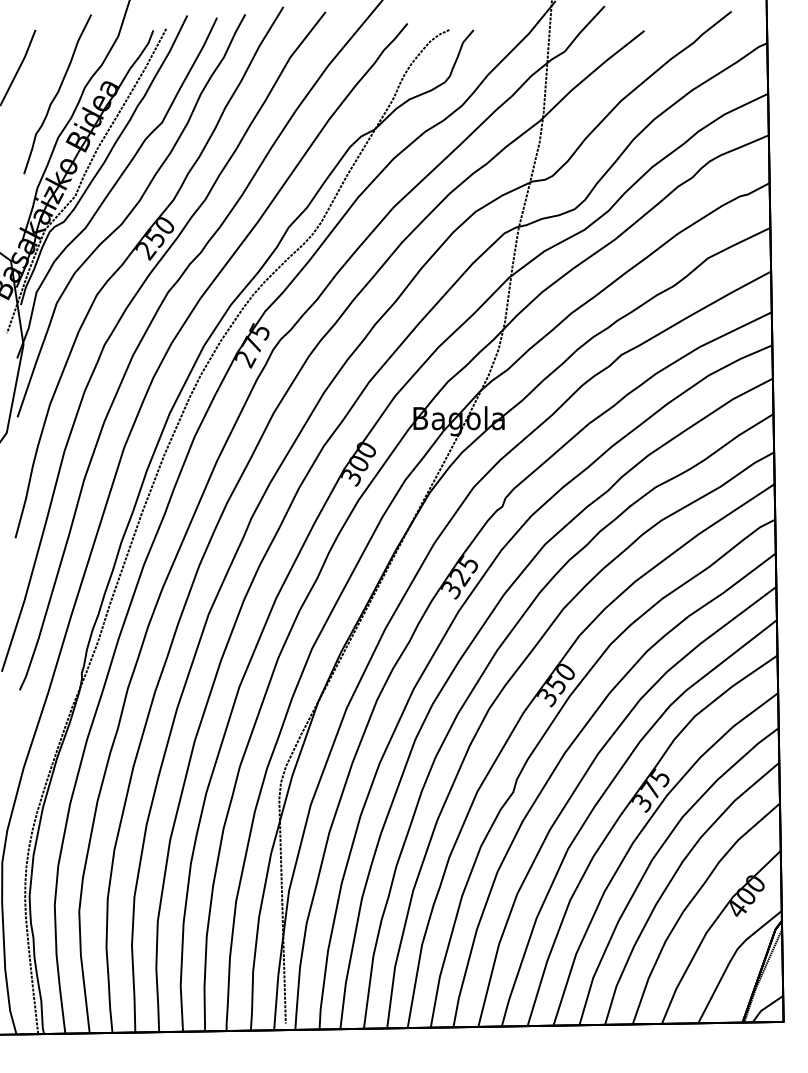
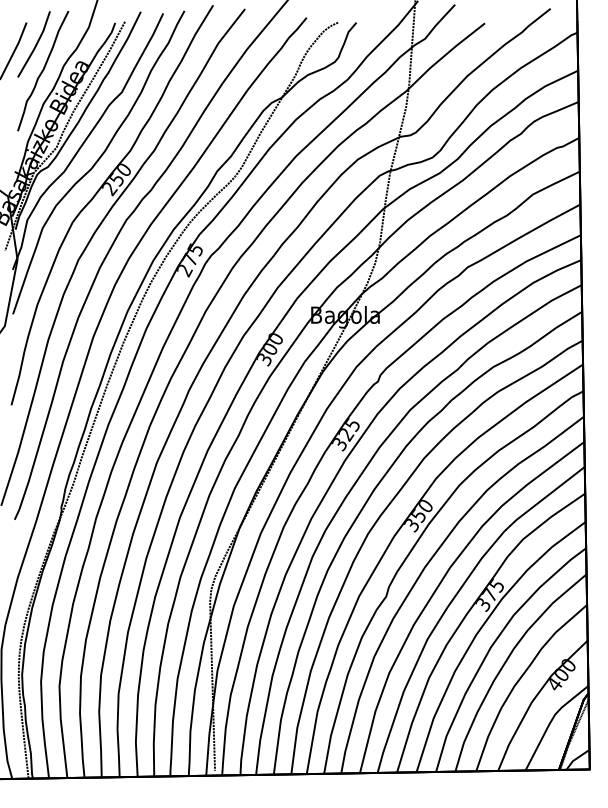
line: (47, 59) -> (35, 44), added

